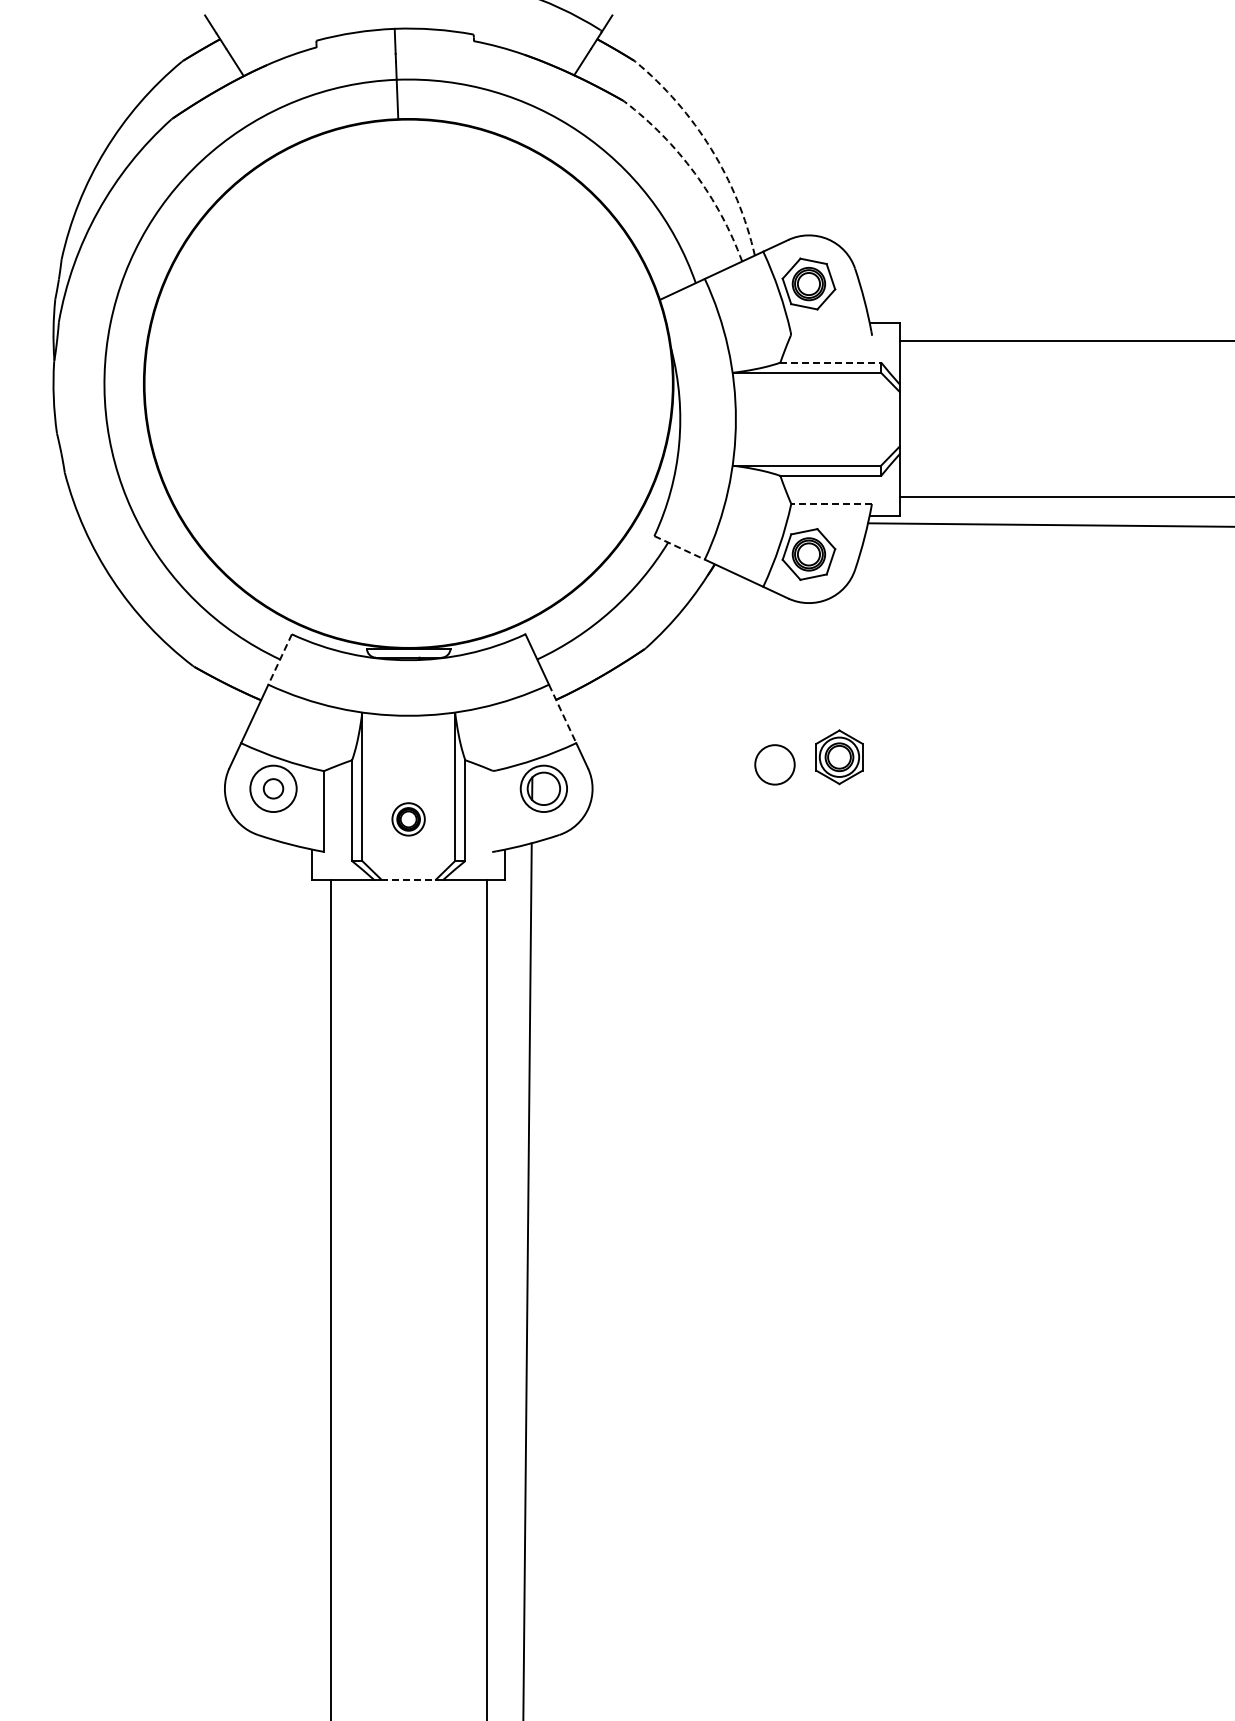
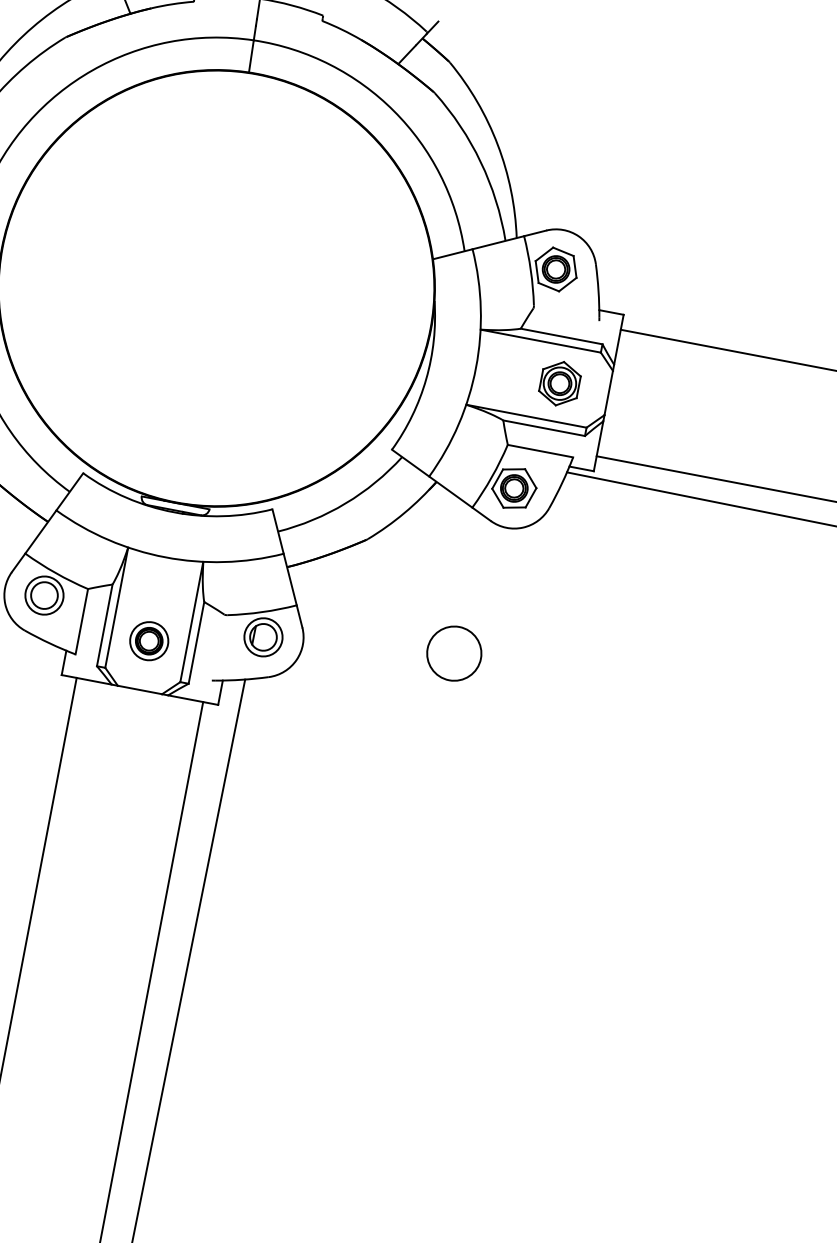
arc: (711, 148) -> (498, 144), dashed -> solid
arc: (694, 173) -> (480, 162), dashed -> solid
line: (831, 362) -> (562, 336), dashed -> solid
line: (831, 504) -> (540, 451), dashed -> solid
line: (679, 547) -> (410, 462), dashed -> solid
line: (280, 659) -> (70, 491), dashed -> solid
line: (562, 714) -> (290, 580), dashed -> solid
part: (839, 757) -> (559, 383), moved
circle: (774, 764) -> (453, 653), size x1.67
circle: (273, 788) -> (44, 595), size x1.67
part: (408, 819) -> (149, 641), size x1.43
line: (409, 879) -> (140, 690), dashed -> solid

